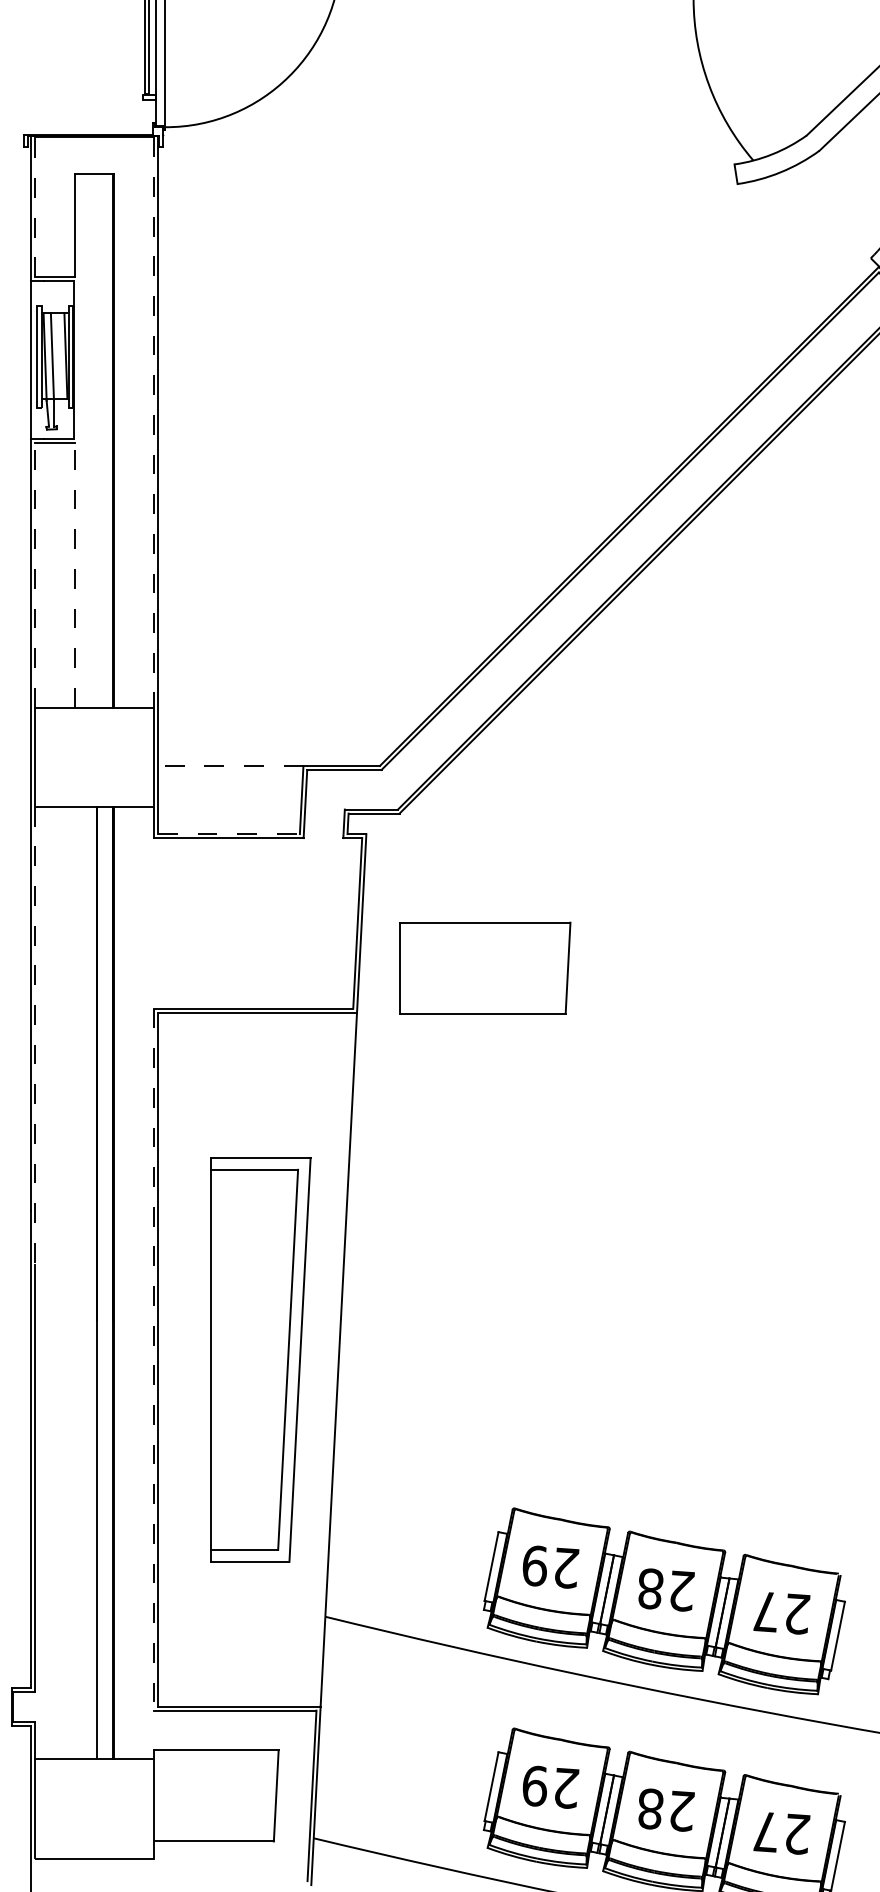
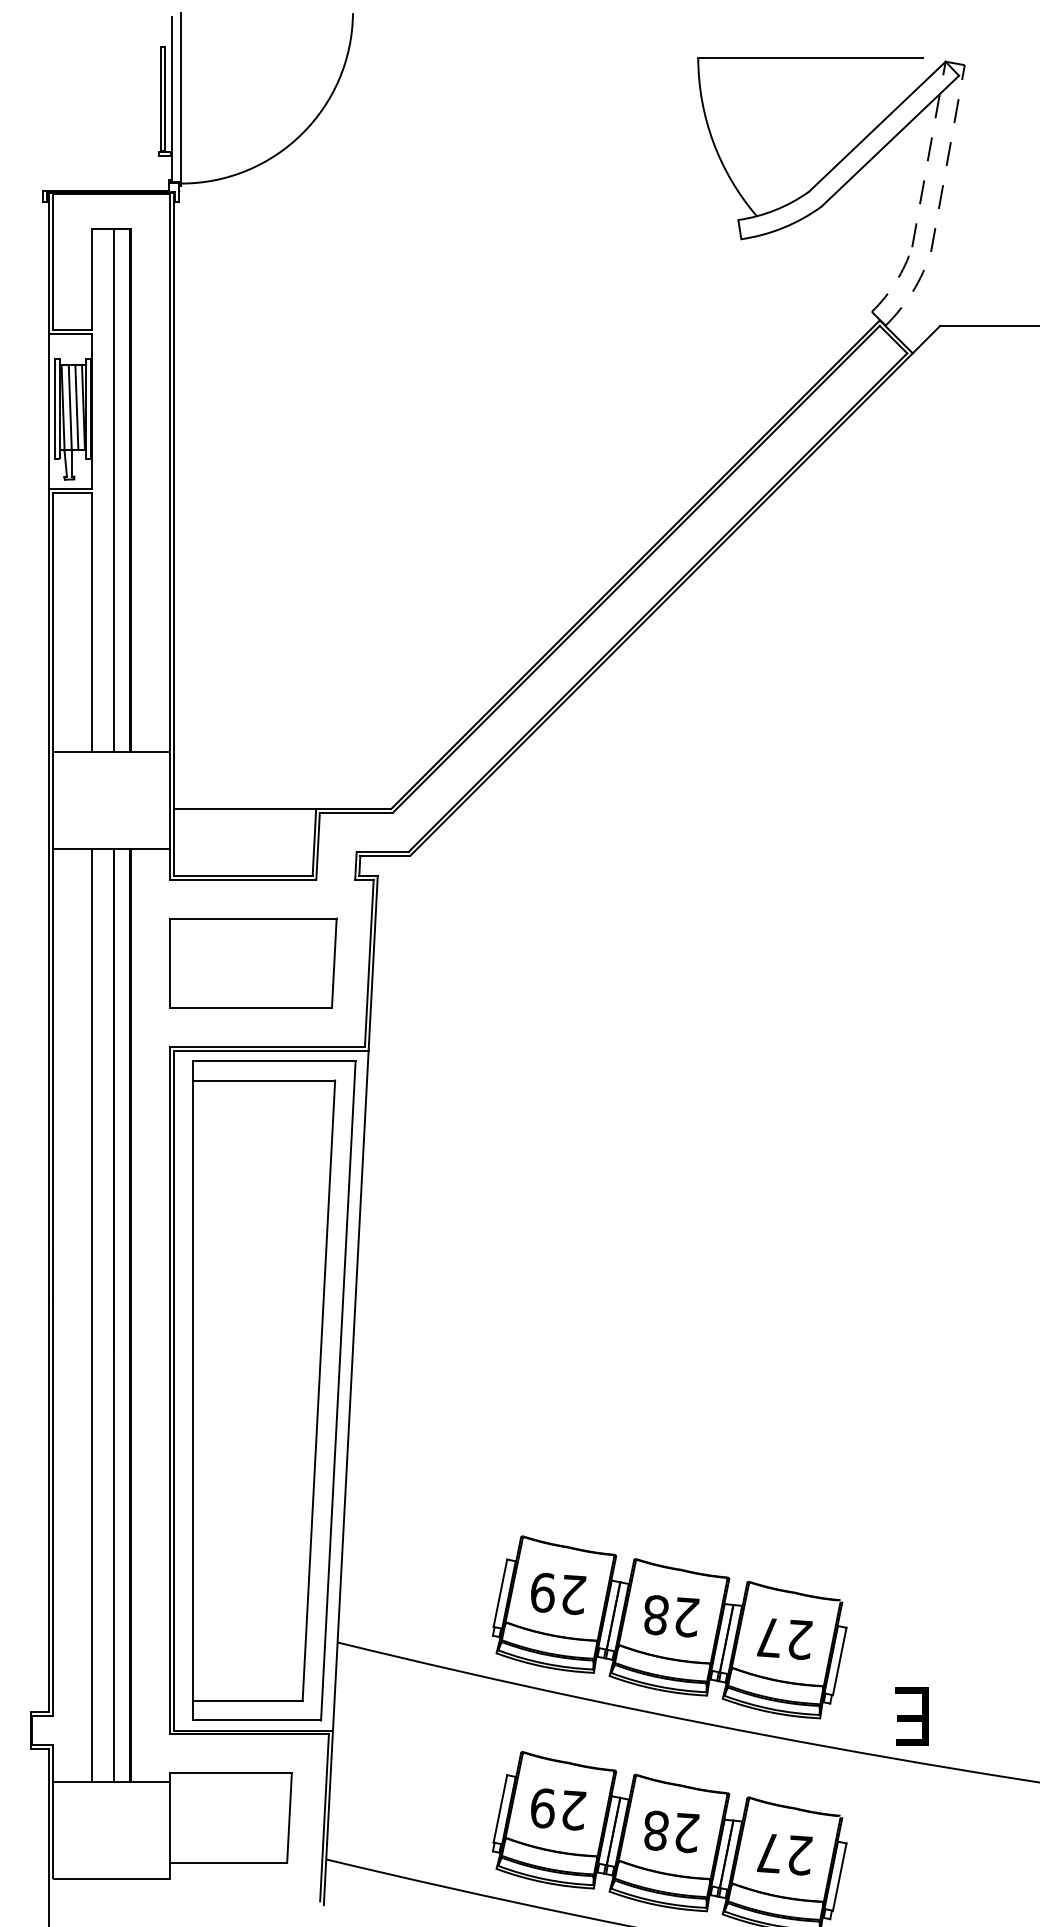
line: (35, 206) -> (53, 261), dashed -> solid
line: (58, 355) -> (76, 407), added
line: (153, 423) -> (169, 473), dashed -> solid
line: (97, 440) -> (114, 490), added
line: (35, 575) -> (53, 622), dashed -> solid
line: (75, 575) -> (92, 622), dashed -> solid
line: (230, 766) -> (244, 809), dashed -> solid
line: (229, 833) -> (243, 875), dashed -> solid
part: (485, 967) -> (253, 962), moved
line: (35, 1035) -> (53, 1073), dashed -> solid
line: (75, 1283) -> (92, 1316), added
line: (153, 1359) -> (169, 1390), dashed -> solid
part: (260, 1359) -> (274, 1390), size x1.67

